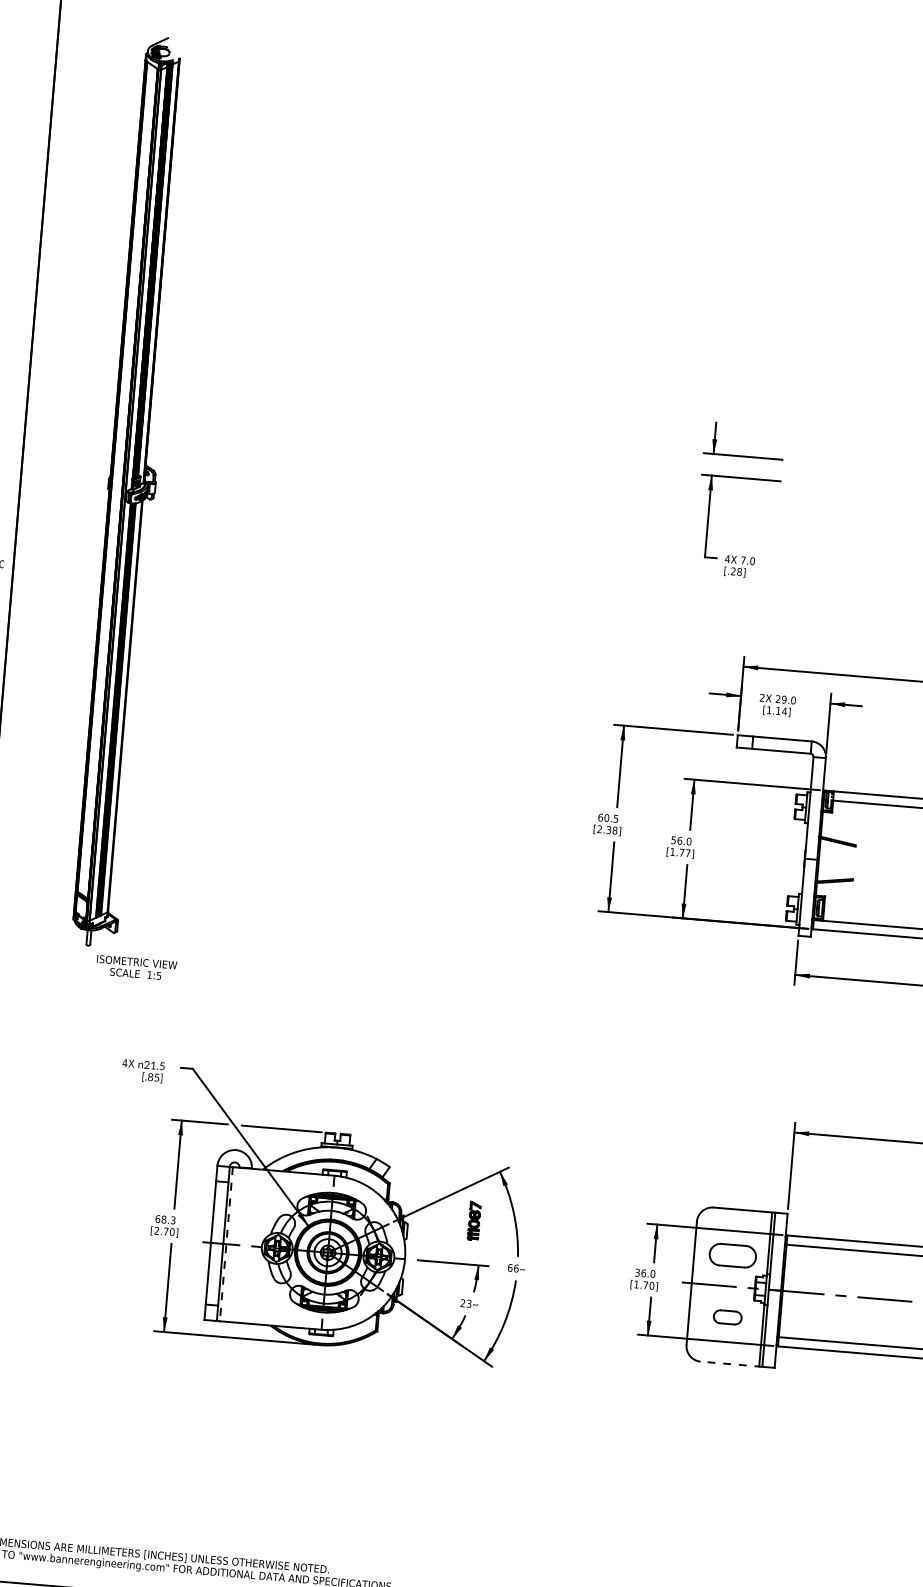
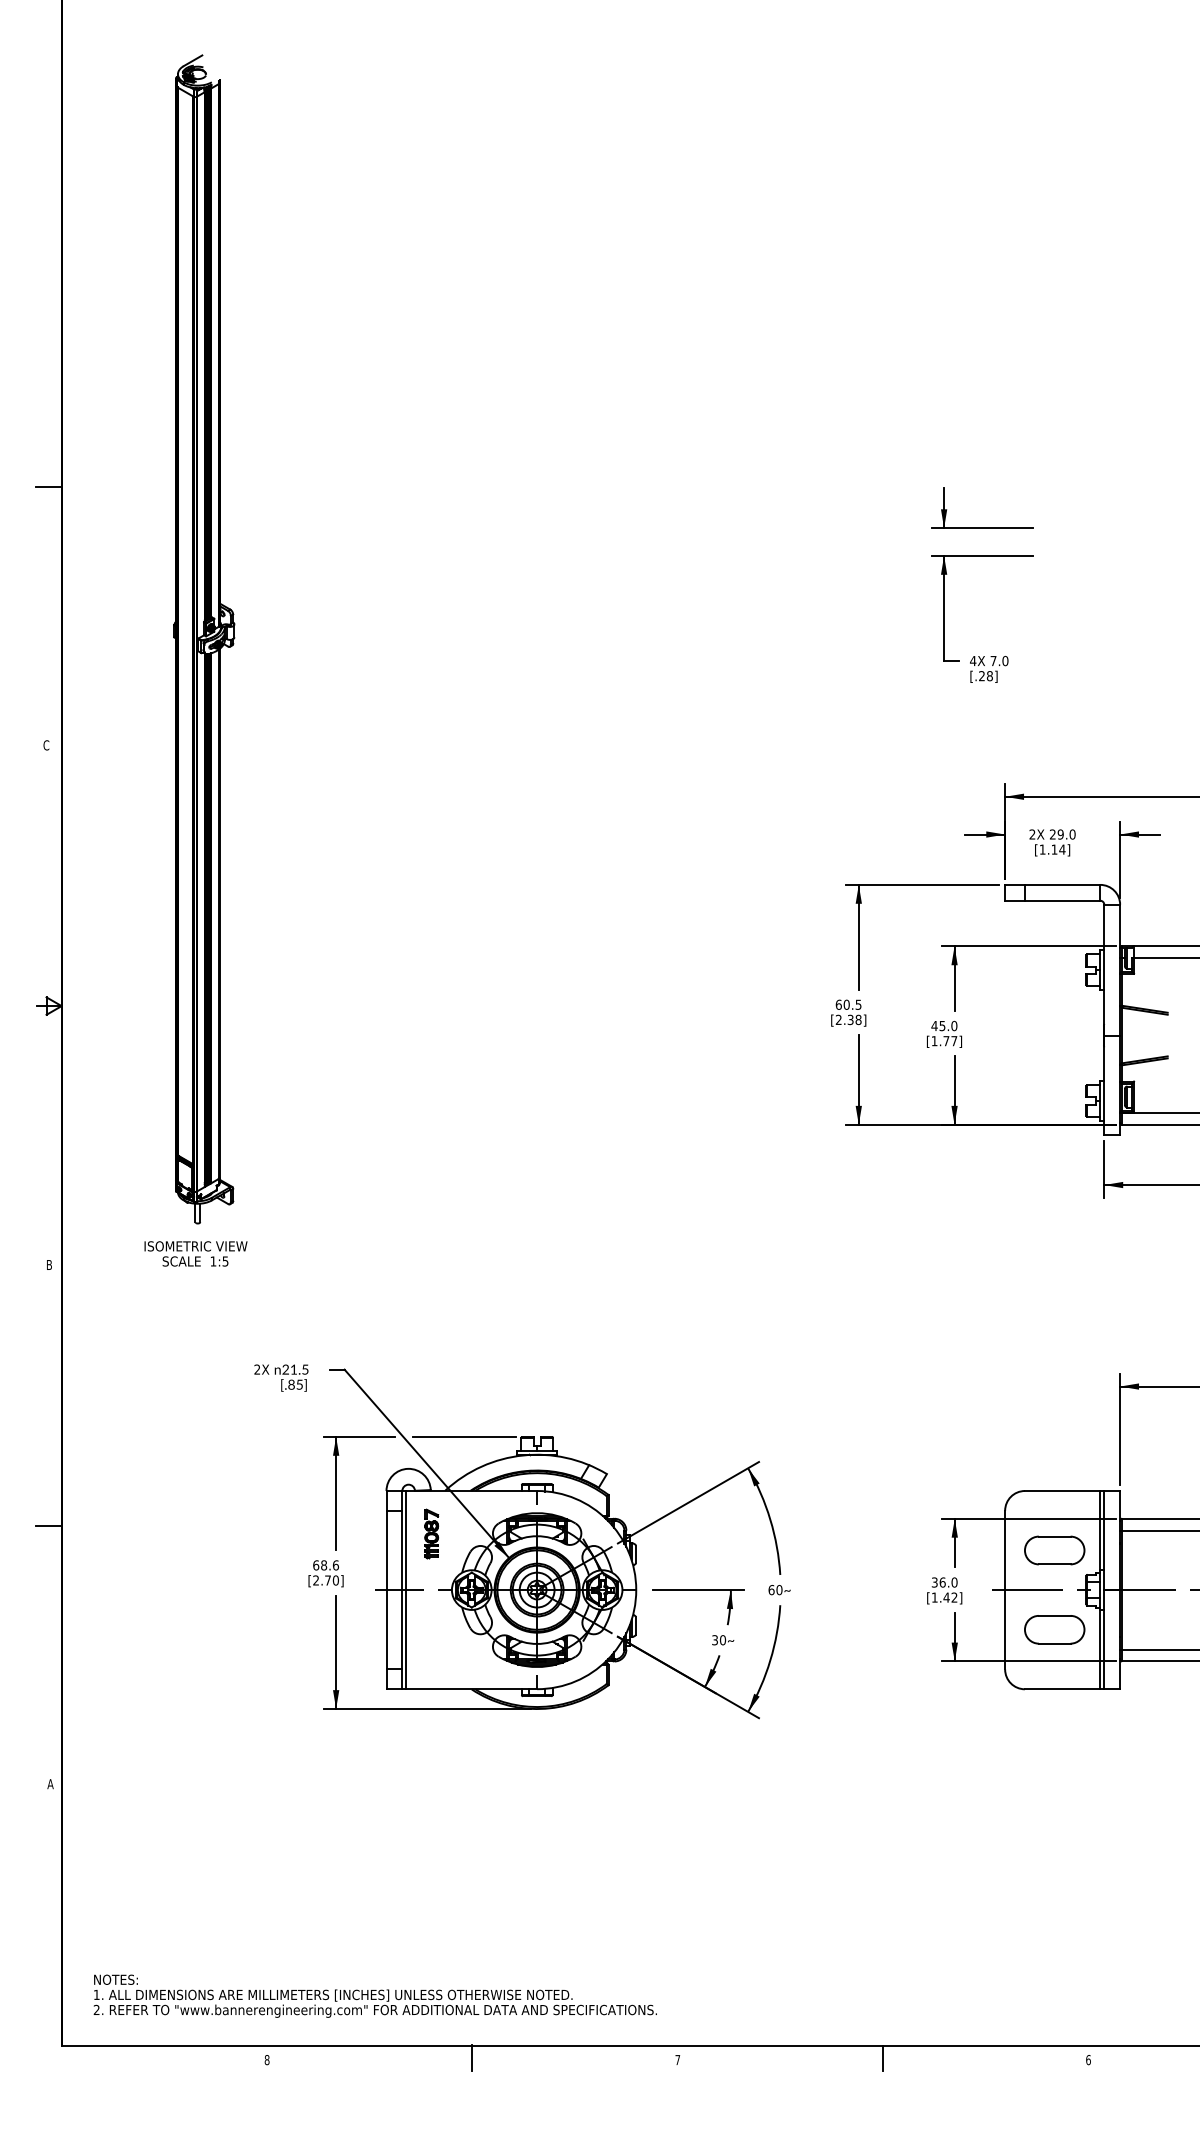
line: (20, 363) -> (48, 487), added
text: (676, 840) -> (938, 1025), 56.0 -> 45.0
text: (136, 967) -> (195, 1253), moved
text: (125, 1063) -> (257, 1369), 4X -> 2X
text: (172, 1220) -> (335, 1565), 68.3 -> 68.6
part: (474, 1220) -> (431, 1533), moved
line: (226, 1244) -> (406, 1590), dashed -> solid
text: (516, 1268) -> (779, 1589), 66 -> 60
text: (648, 1285) -> (950, 1597), [1.70] -> [1.42]
text: (466, 1303) -> (719, 1640), 23 -> 30
part: (727, 1317) -> (1054, 1629), size x1.67
line: (731, 1364) -> (1064, 1689), dashed -> solid

